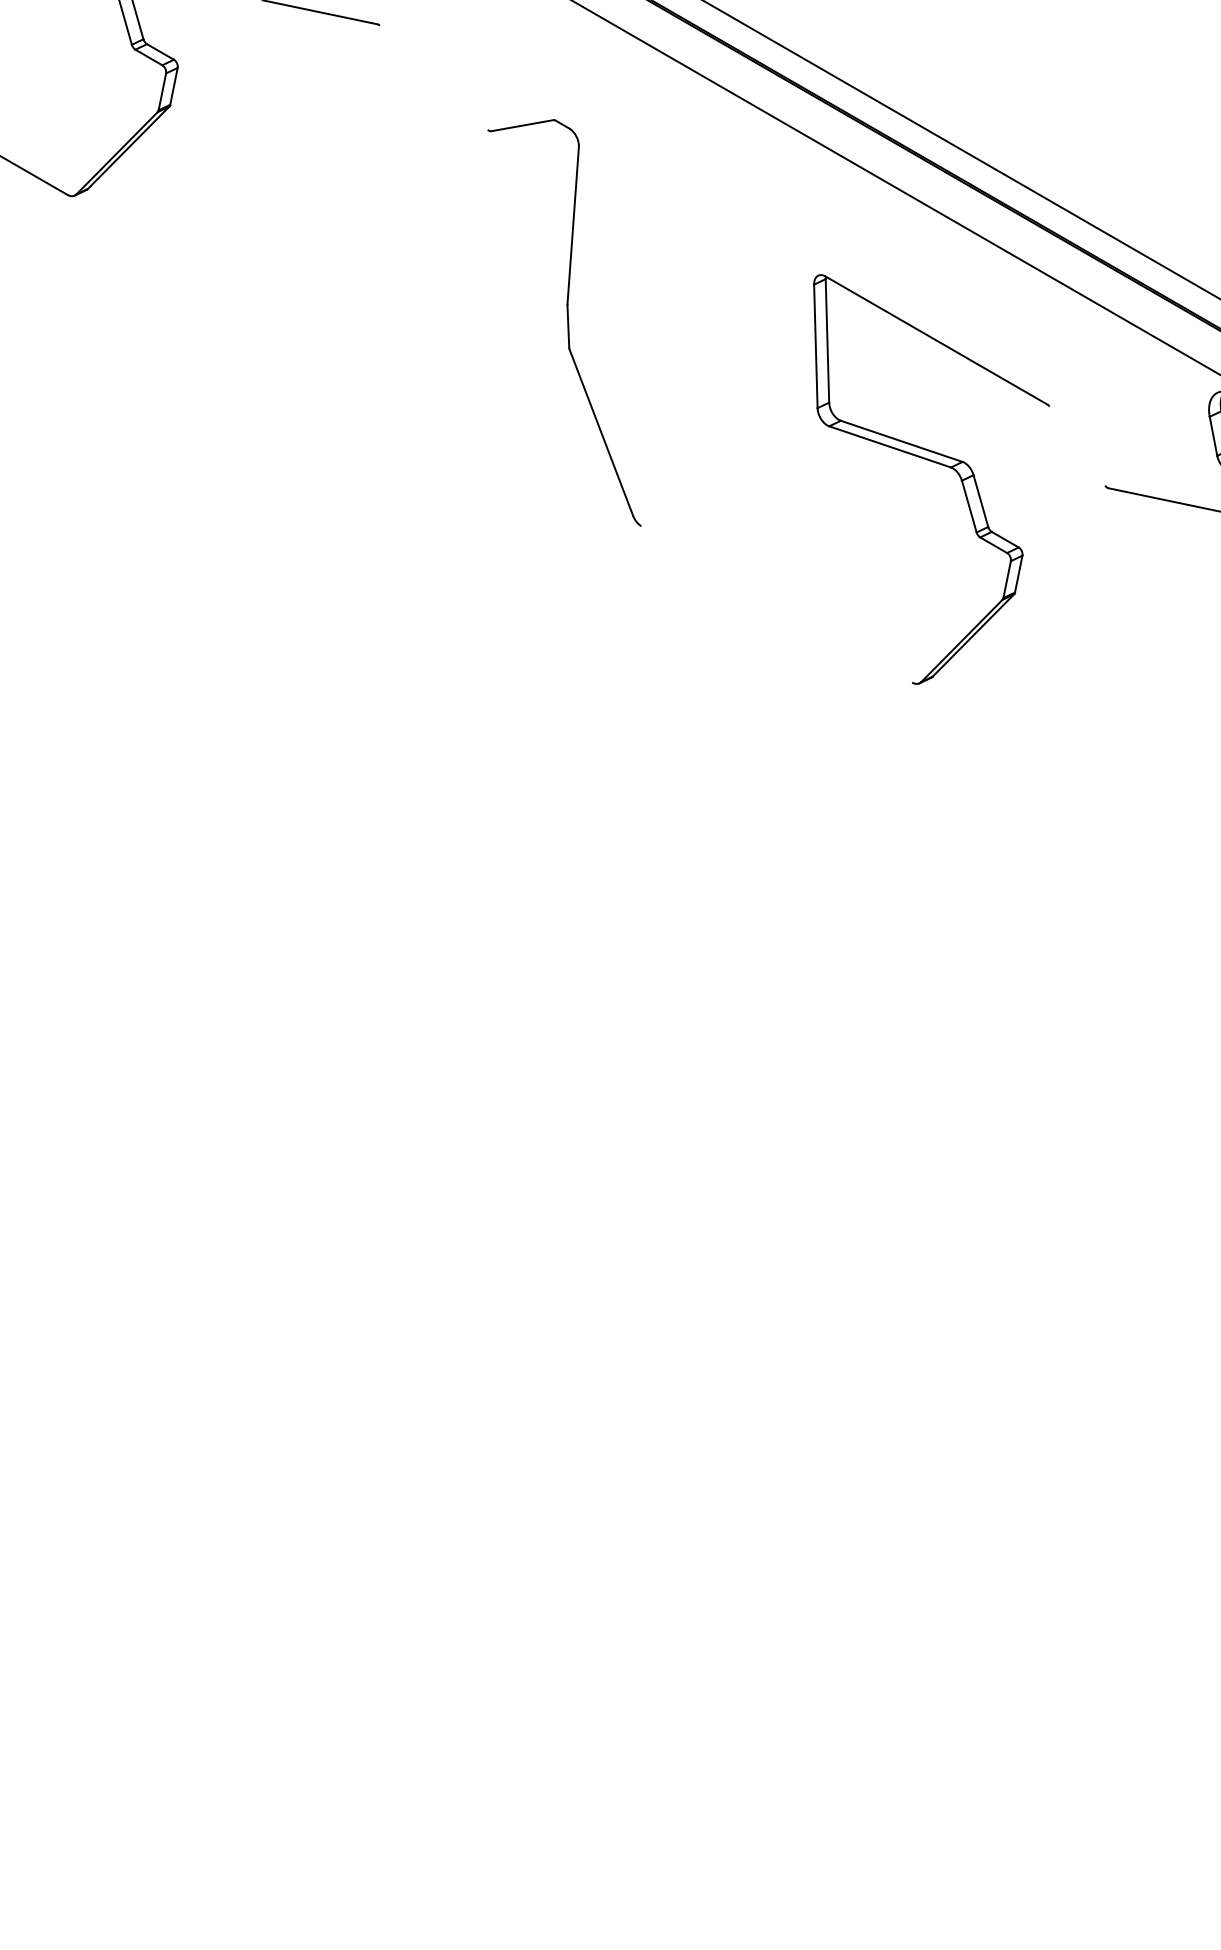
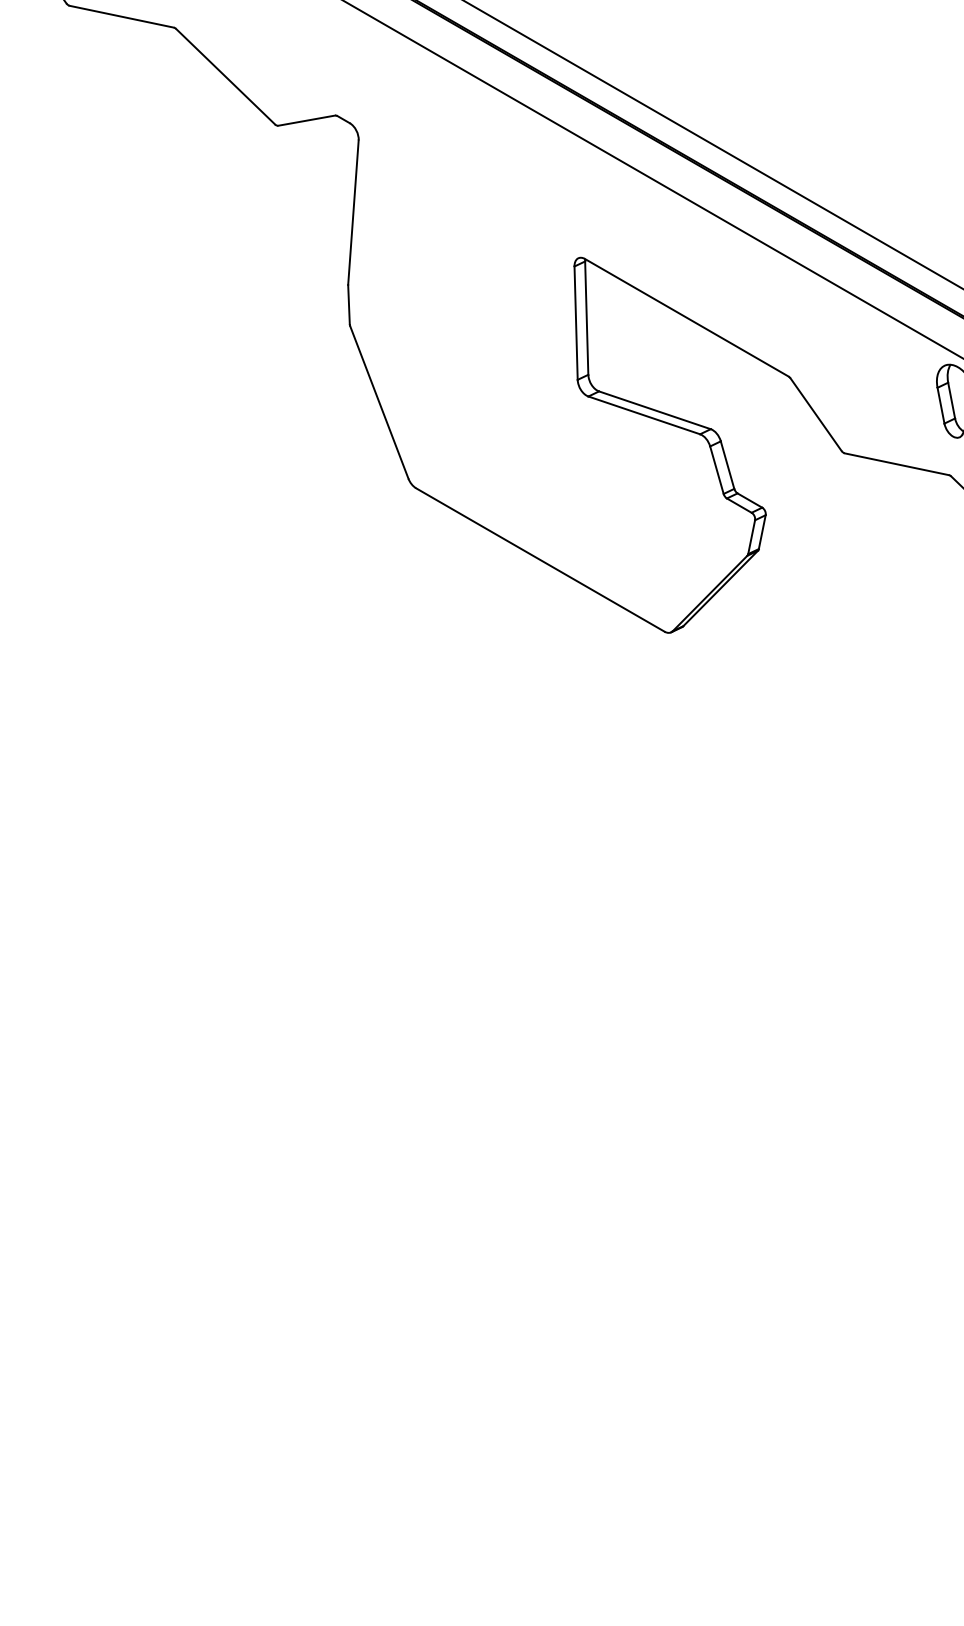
line: (433, 77) -> (225, 76), added
line: (1077, 445) -> (816, 414), added
line: (776, 604) -> (540, 560), added

